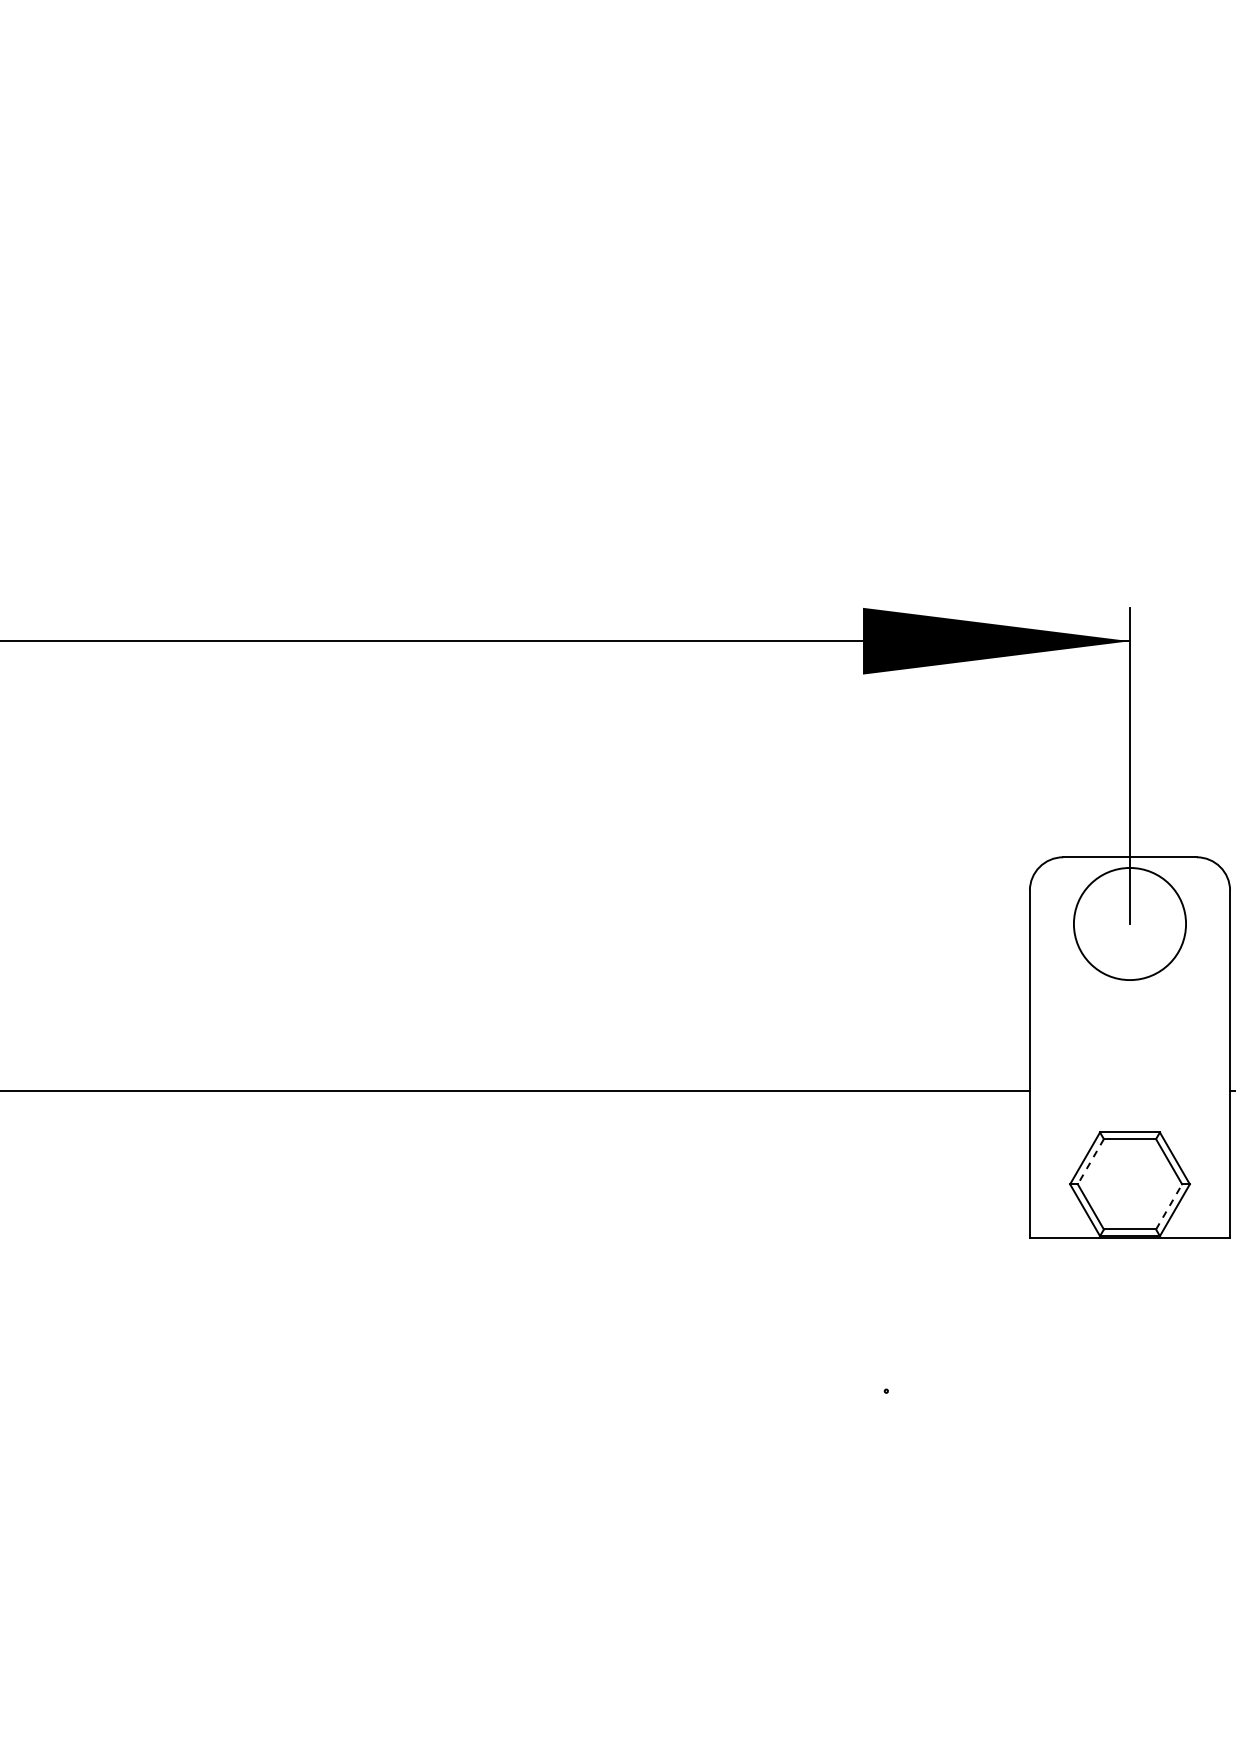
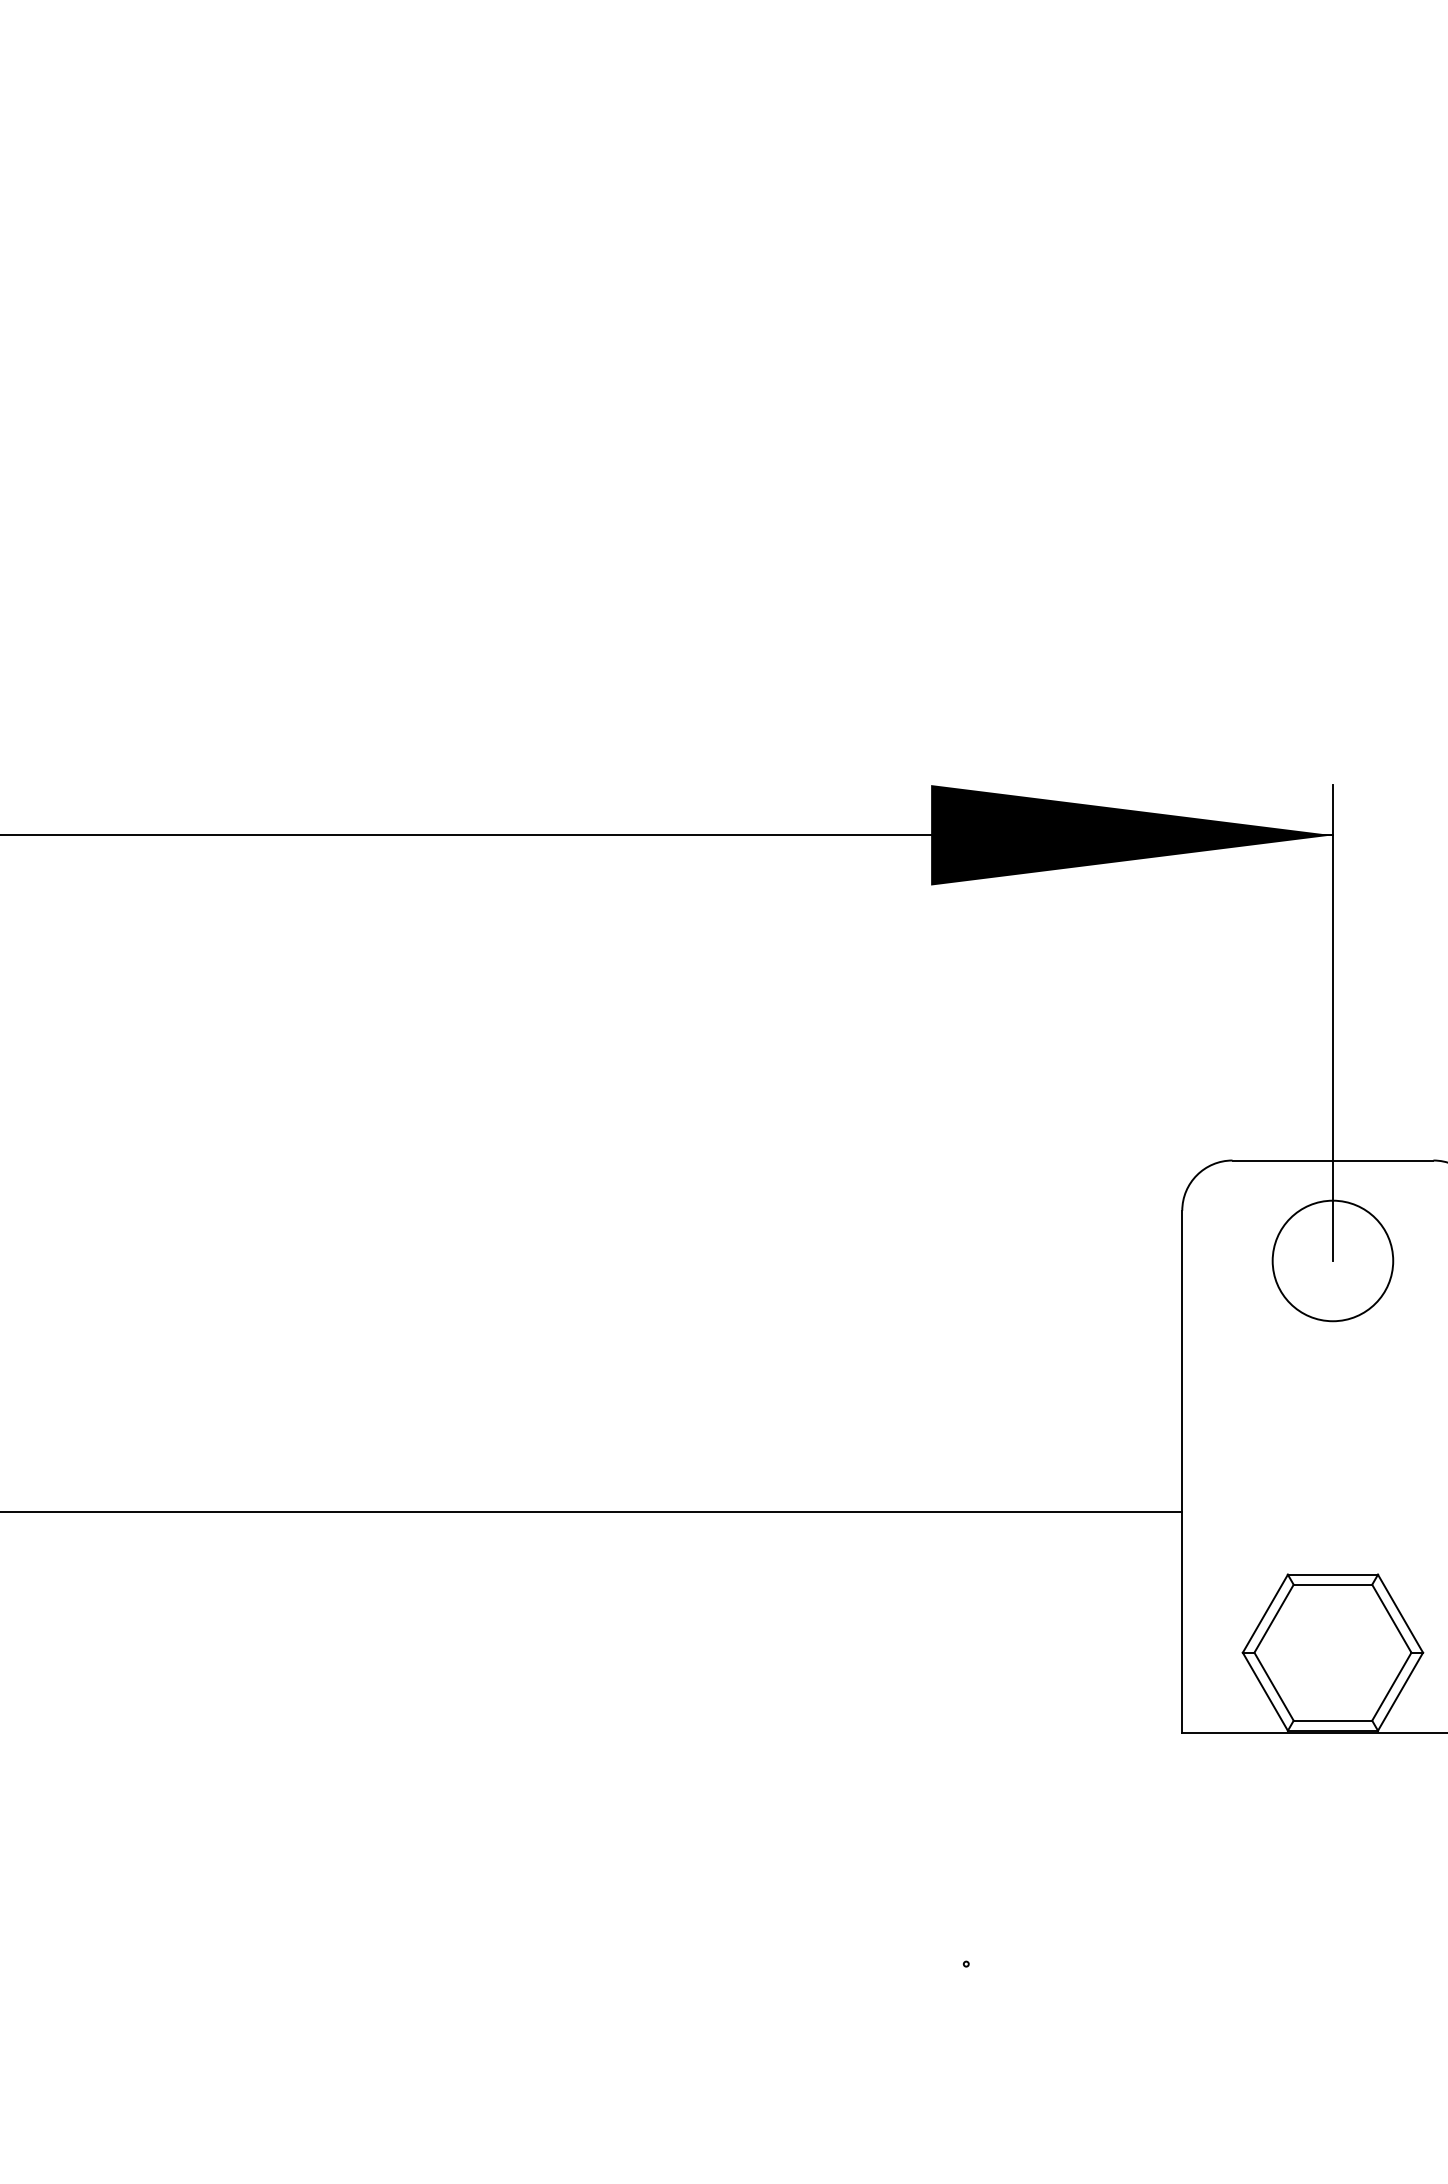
circle: (1129, 923) -> (1332, 1260), size x0.71
line: (1090, 1162) -> (1273, 1619), dashed -> solid
line: (1169, 1206) -> (1392, 1686), dashed -> solid

